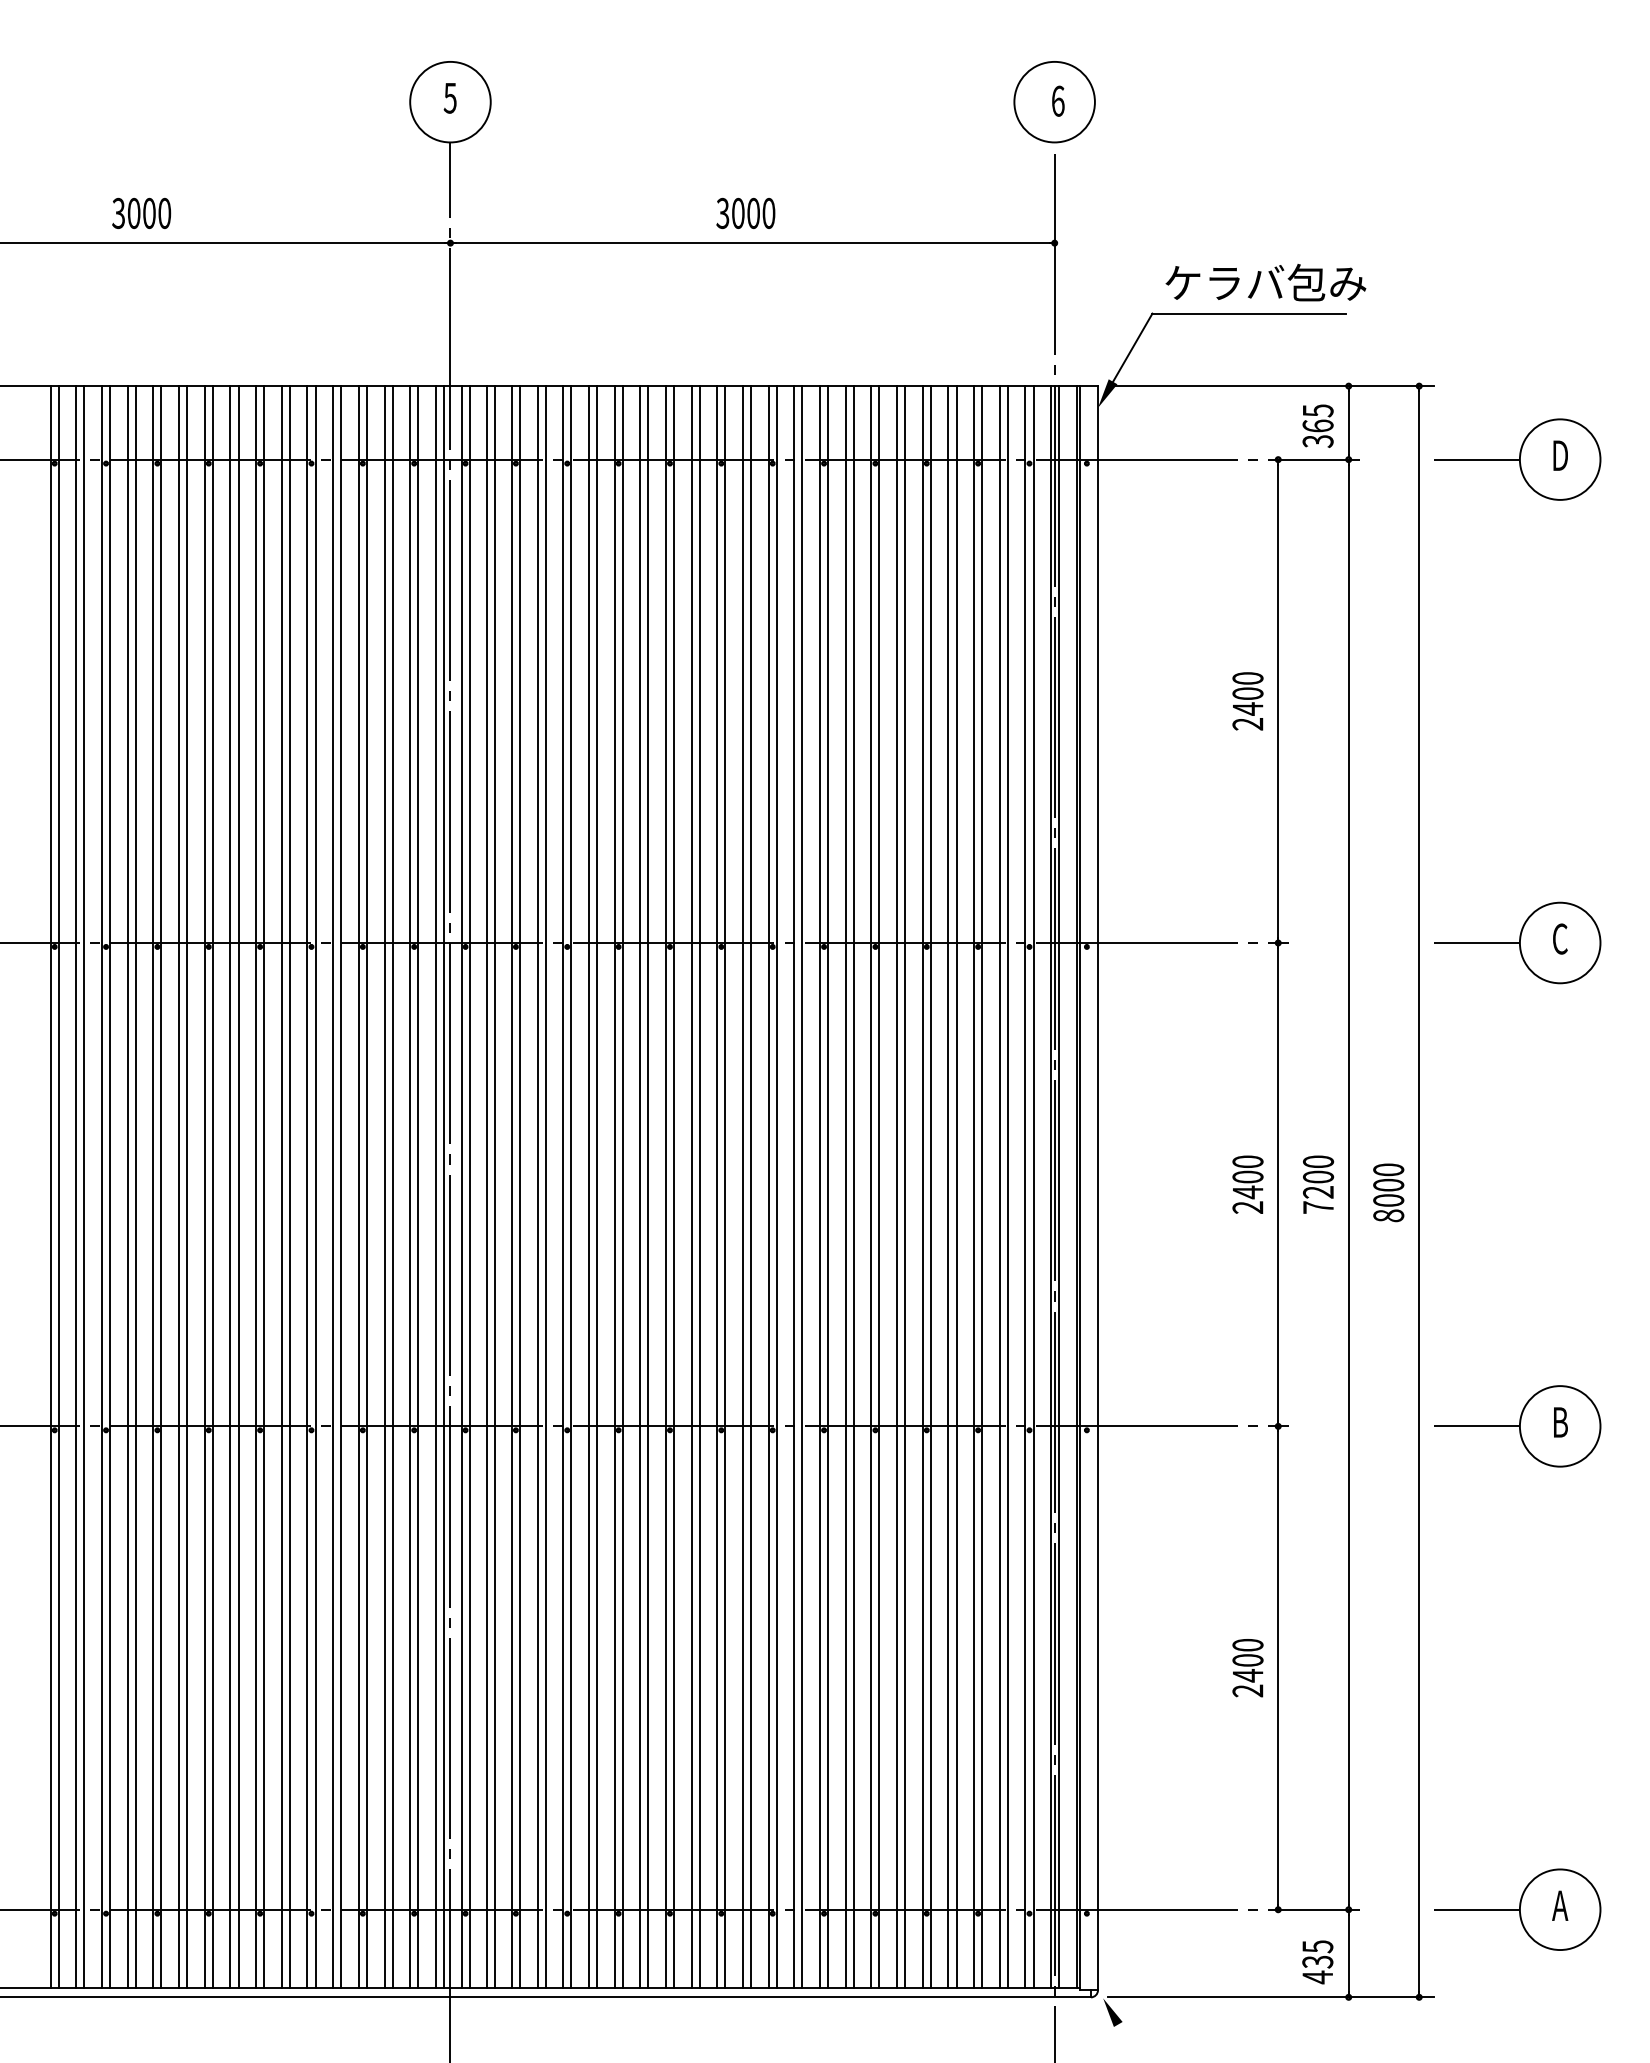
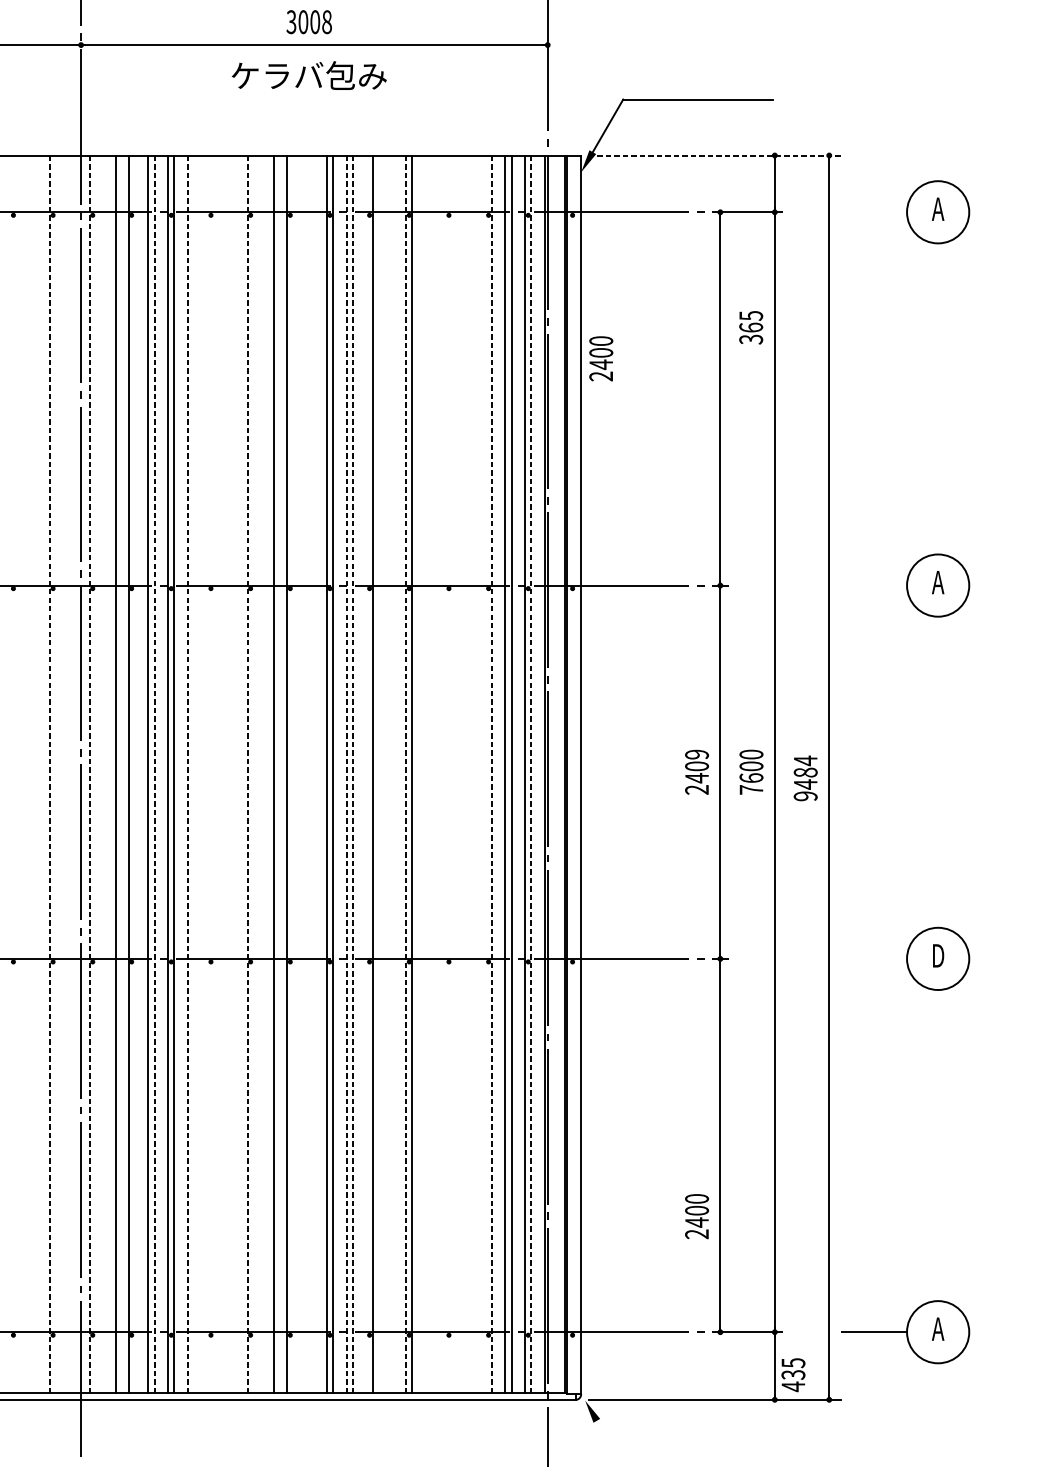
text: (768, 213) -> (326, 22), 3000 -> 3008
text: (1265, 282) -> (308, 75), moved
line: (1271, 386) -> (715, 155), solid -> dashed
text: (1317, 425) -> (750, 327), moved
text: (1560, 455) -> (938, 209), D -> A
line: (1476, 459) -> (873, 212), removed
text: (1247, 701) -> (600, 358), moved
text: (1560, 938) -> (938, 582), C -> A
line: (1476, 943) -> (873, 585), removed
text: (1247, 1161) -> (696, 754), 2400 -> 2409
line: (410, 1186) -> (50, 773), solid -> dashed
line: (461, 1186) -> (89, 773), solid -> dashed
line: (545, 1186) -> (154, 773), solid -> dashed
line: (588, 1186) -> (187, 773), solid -> dashed
line: (665, 1186) -> (247, 773), solid -> dashed
line: (794, 1186) -> (346, 773), solid -> dashed
line: (802, 1186) -> (352, 773), solid -> dashed
line: (871, 1186) -> (406, 773), solid -> dashed
line: (982, 1186) -> (491, 773), solid -> dashed
line: (1033, 1186) -> (531, 773), solid -> dashed
line: (358, 1187) -> (10, 774), removed
line: (366, 1187) -> (16, 774), removed
line: (384, 1187) -> (30, 774), removed
line: (392, 1187) -> (36, 774), removed
line: (418, 1187) -> (56, 774), removed
line: (435, 1187) -> (69, 774), removed
line: (443, 1187) -> (75, 774), removed
line: (469, 1187) -> (95, 774), removed
line: (487, 1187) -> (109, 774), removed
line: (519, 1187) -> (134, 774), removed
line: (596, 1187) -> (193, 774), removed
line: (614, 1187) -> (207, 774), removed
line: (622, 1187) -> (213, 774), removed
line: (640, 1187) -> (227, 774), removed
line: (648, 1187) -> (234, 774), removed
line: (674, 1187) -> (254, 774), removed
line: (691, 1187) -> (267, 774), removed
line: (725, 1187) -> (293, 774), removed
line: (743, 1187) -> (307, 774), removed
line: (751, 1187) -> (313, 774), removed
line: (820, 1187) -> (366, 774), removed
line: (845, 1187) -> (386, 774), removed
line: (853, 1187) -> (392, 774), removed
line: (897, 1187) -> (426, 774), removed
line: (905, 1187) -> (432, 774), removed
line: (922, 1187) -> (445, 774), removed
line: (930, 1187) -> (451, 774), removed
line: (948, 1187) -> (465, 774), removed
line: (956, 1187) -> (471, 774), removed
line: (974, 1187) -> (485, 774), removed
line: (1059, 1187) -> (551, 774), removed
text: (1318, 1191) -> (751, 777), 7200 -> 7600
text: (1388, 1192) -> (805, 778), 8000 -> 9484
text: (1560, 1422) -> (938, 955), B -> D
line: (1476, 1426) -> (873, 958), removed
text: (1247, 1668) -> (696, 1216), moved
text: (1317, 1962) -> (793, 1375), moved

